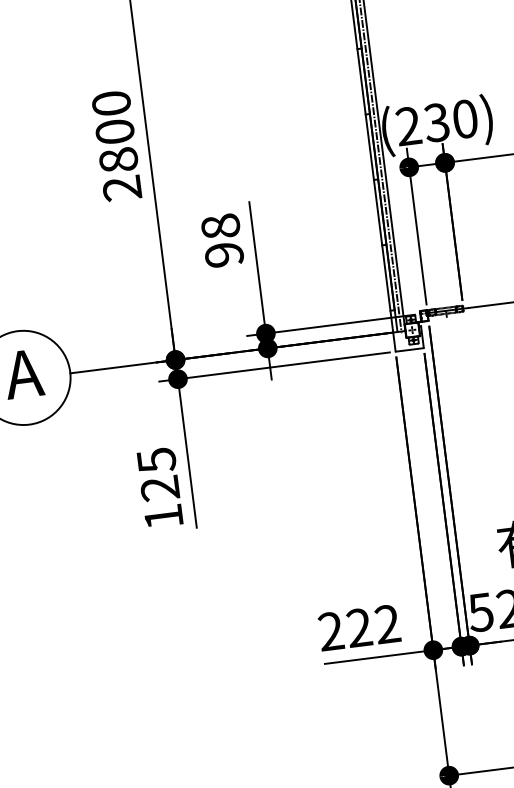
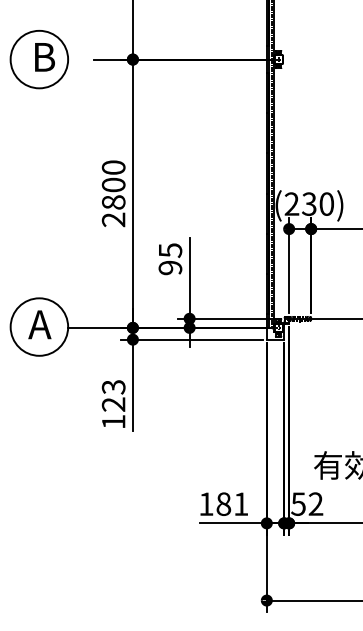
text: (220, 226) -> (170, 250), 98 -> 95
text: (154, 459) -> (112, 386), 125 -> 123
text: (358, 626) -> (223, 503), 222 -> 181

